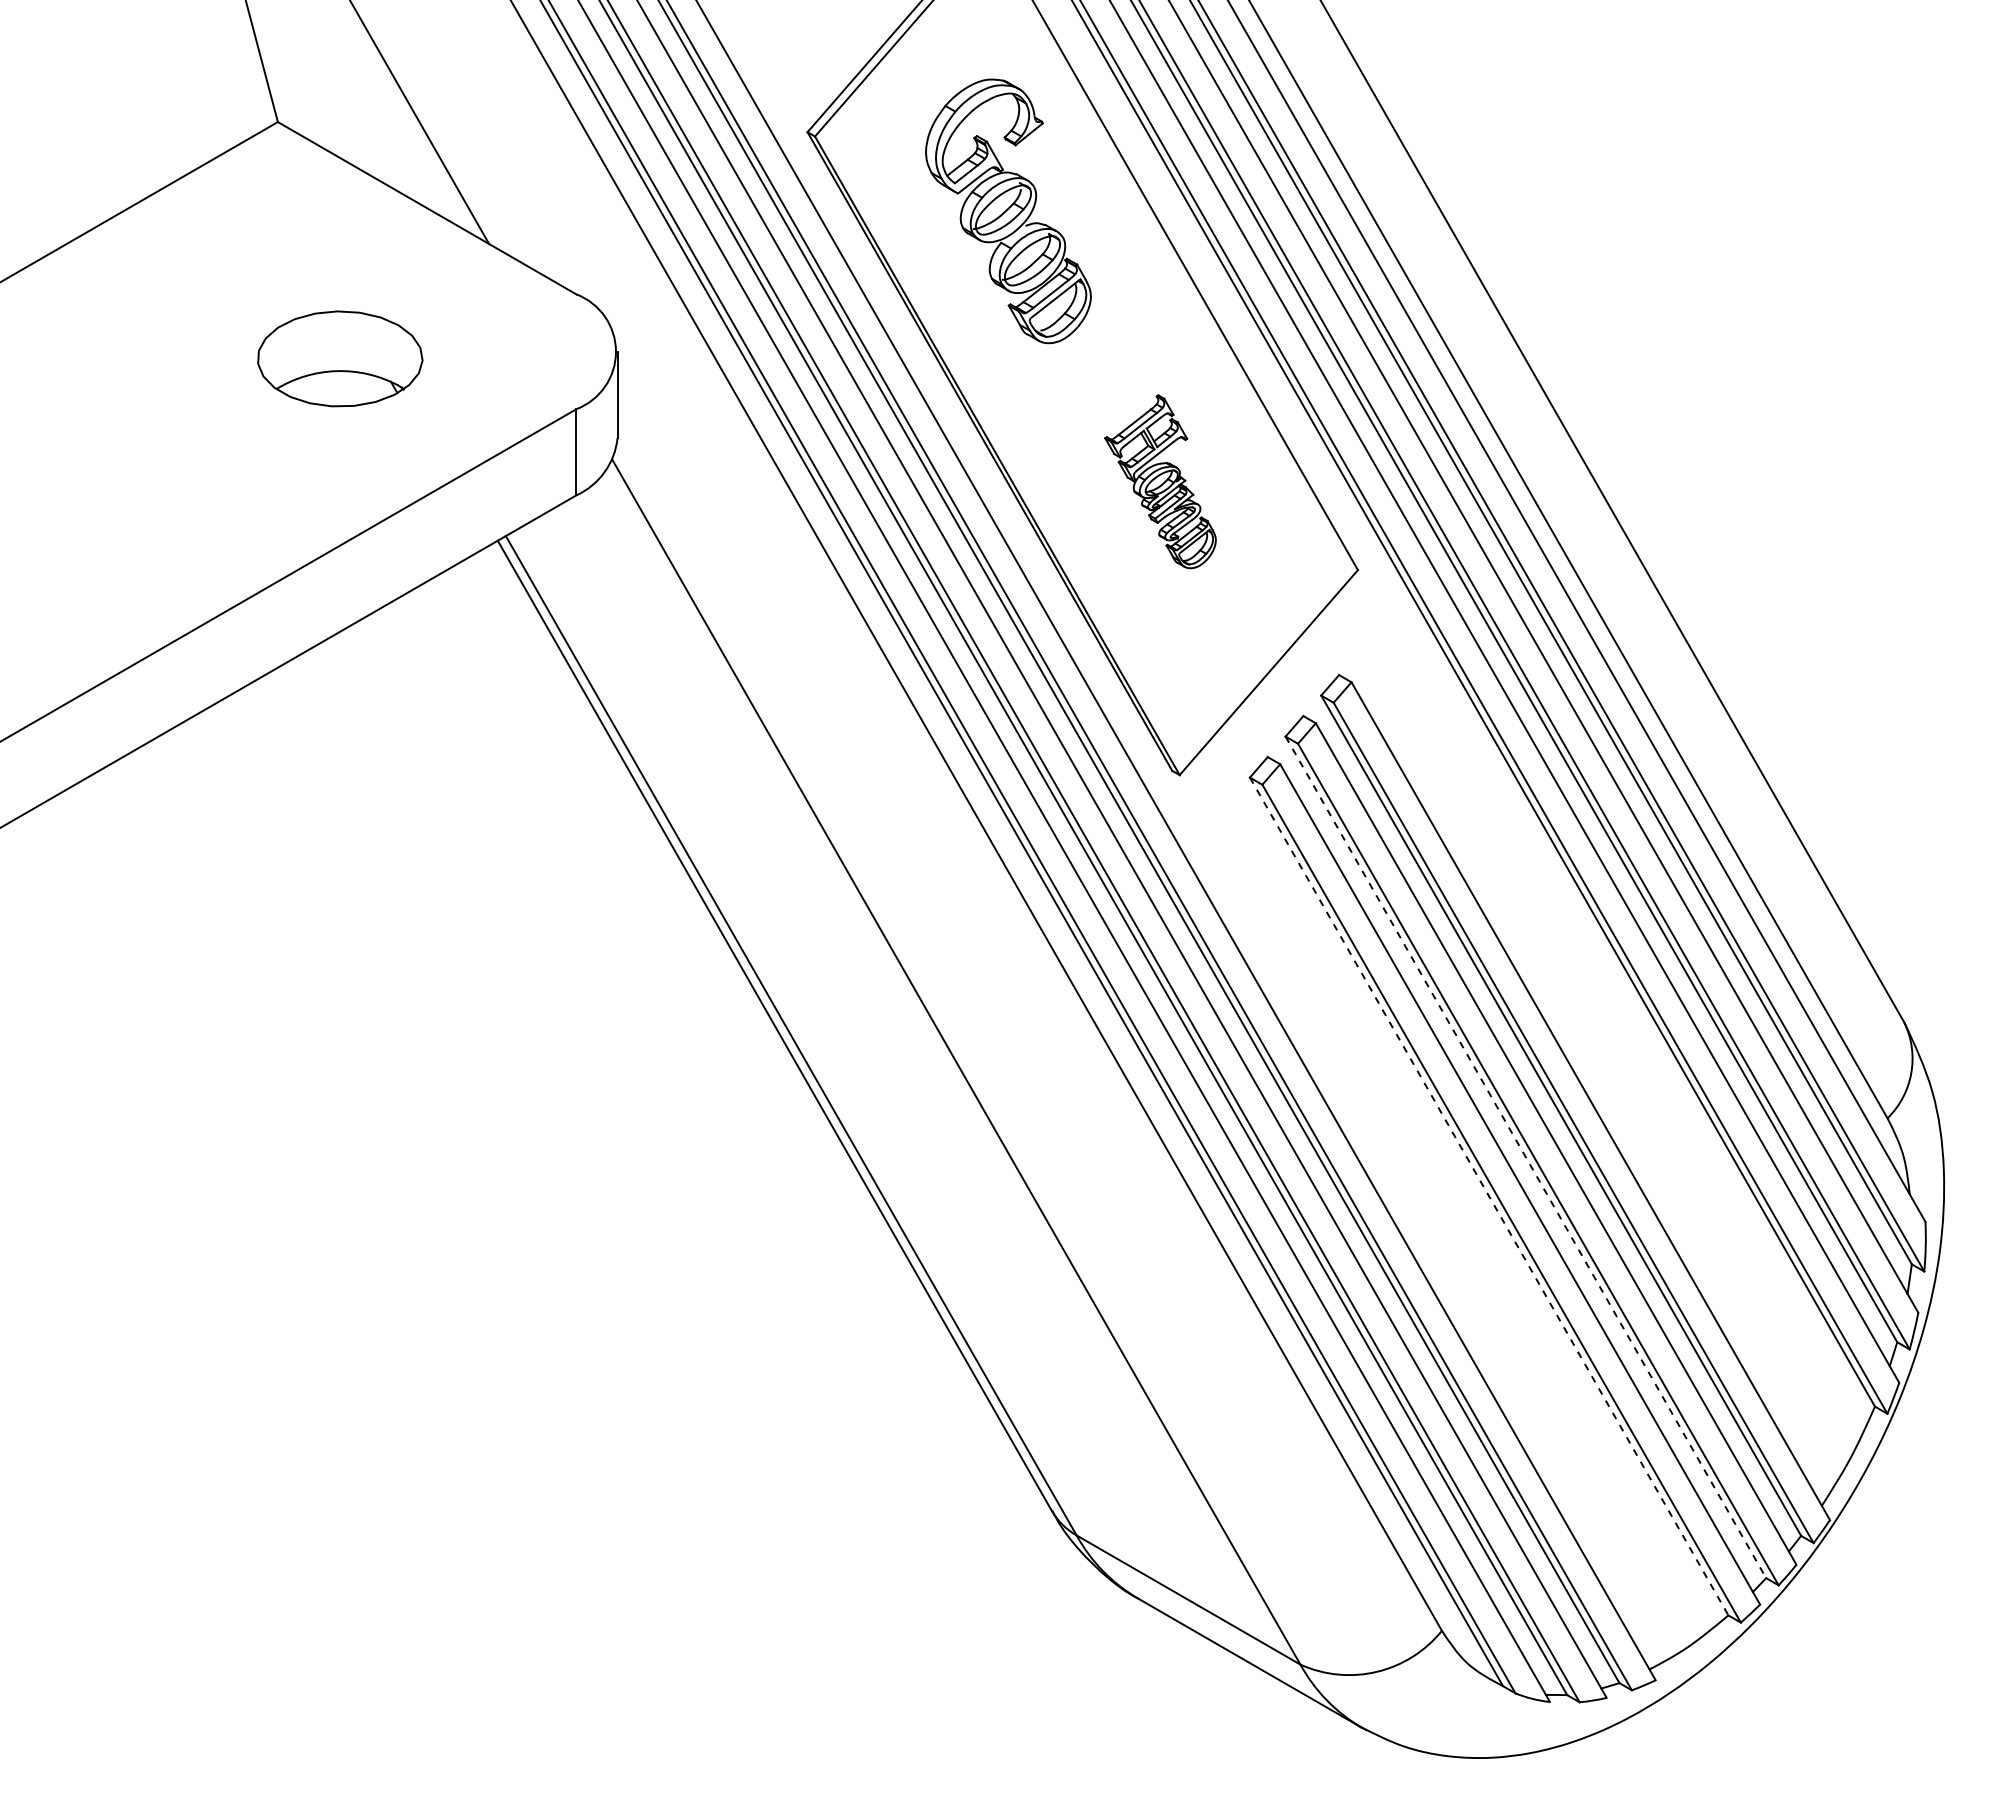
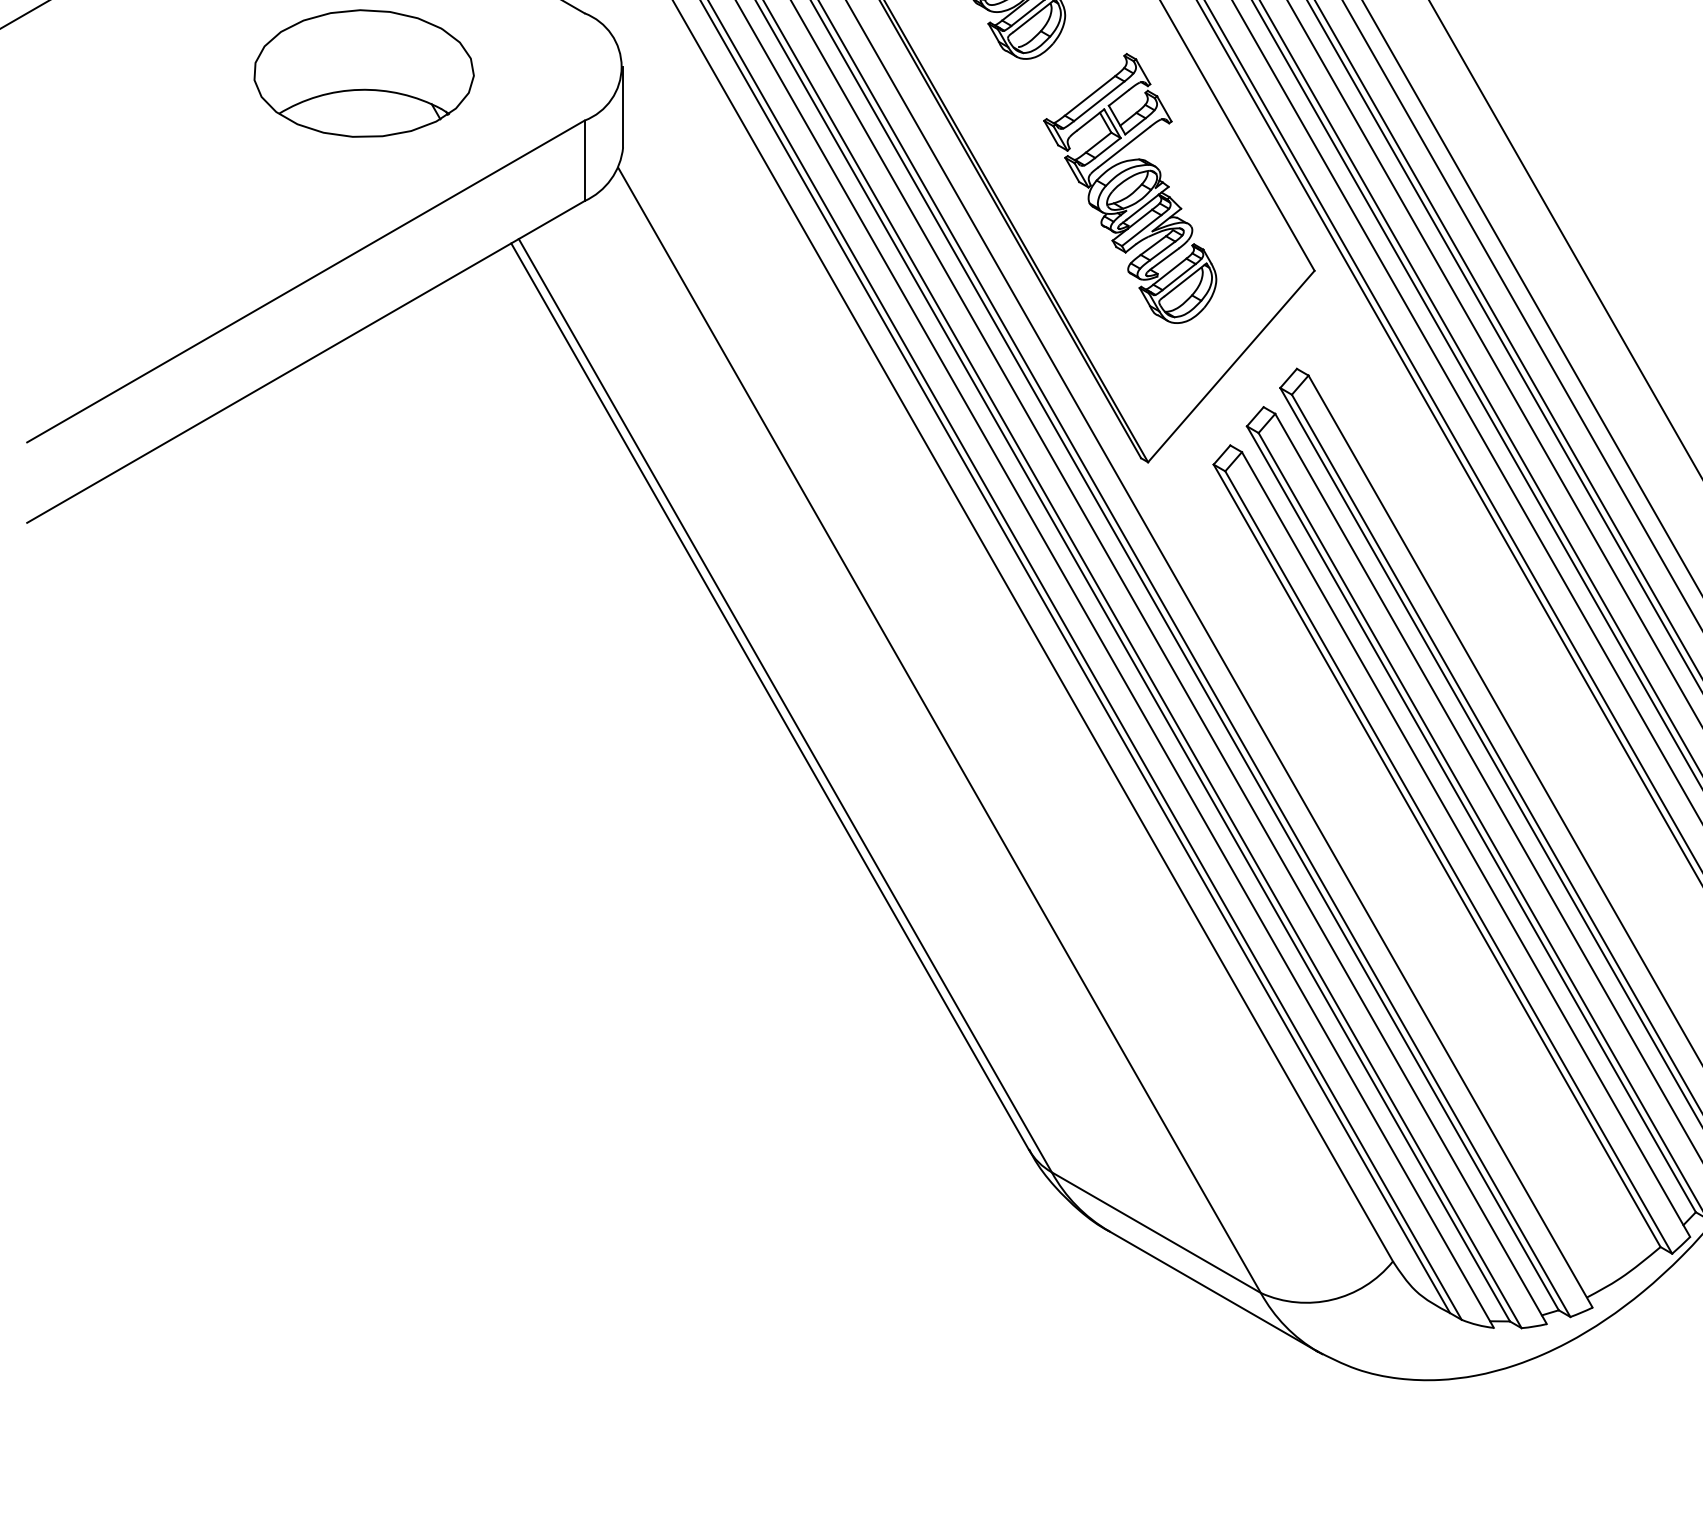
part: (340, 358) -> (364, 73), size x1.43
part: (1160, 481) -> (1130, 188), size x1.67
line: (1525, 1157) -> (1471, 819), dashed -> solid
line: (1489, 1196) -> (1437, 855), dashed -> solid

